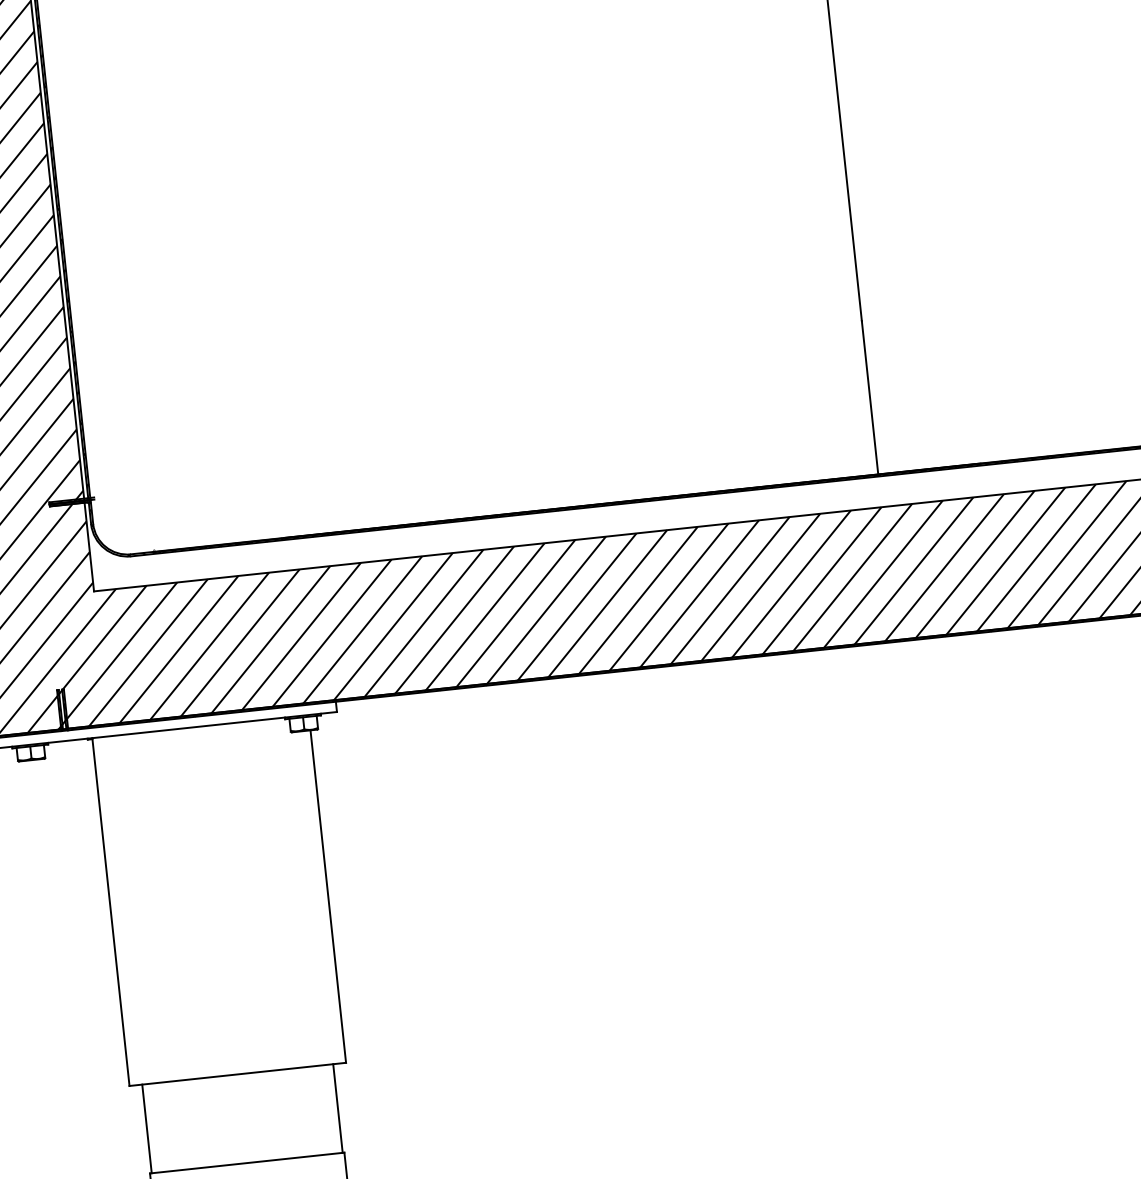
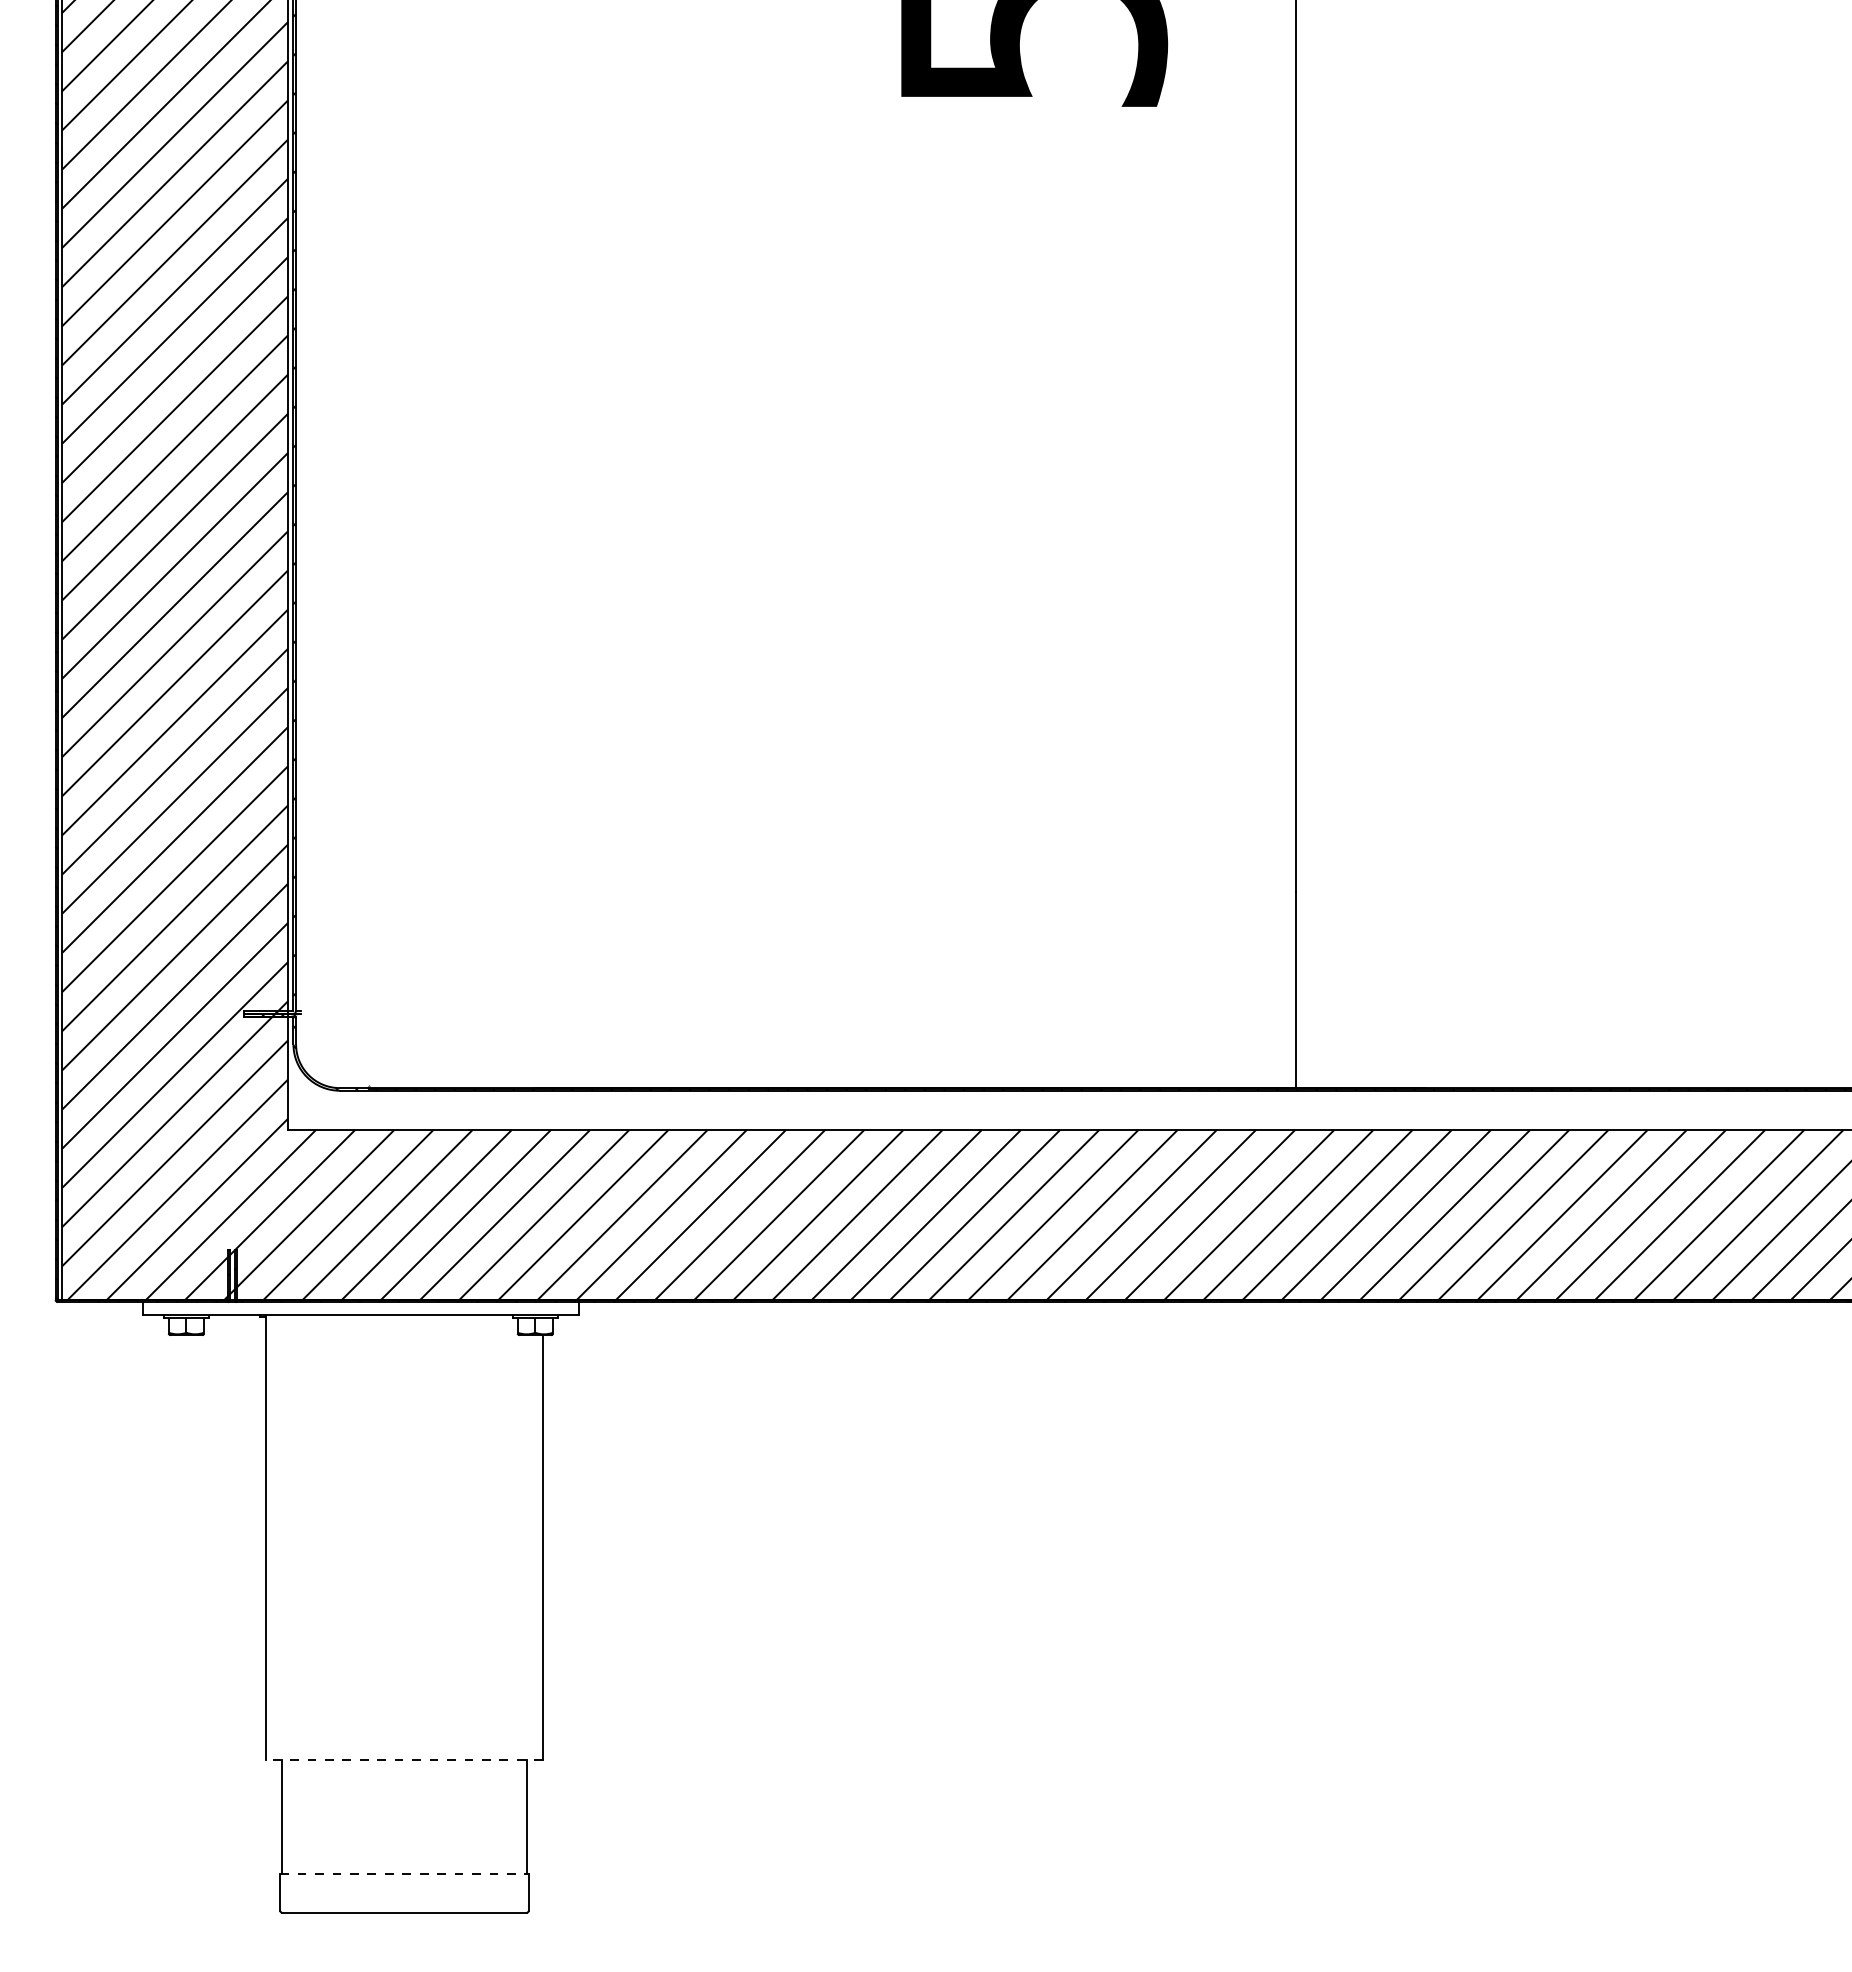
line: (237, 1074) -> (404, 1760), solid -> dashed
line: (247, 1162) -> (405, 1873), solid -> dashed

